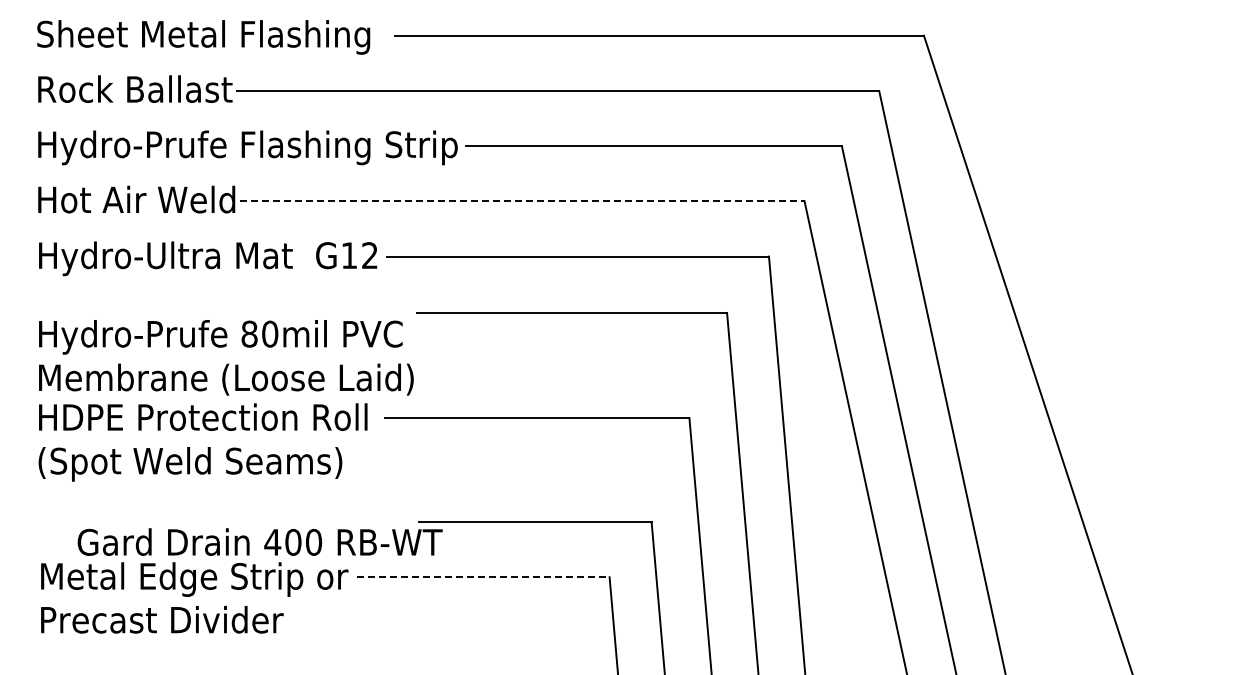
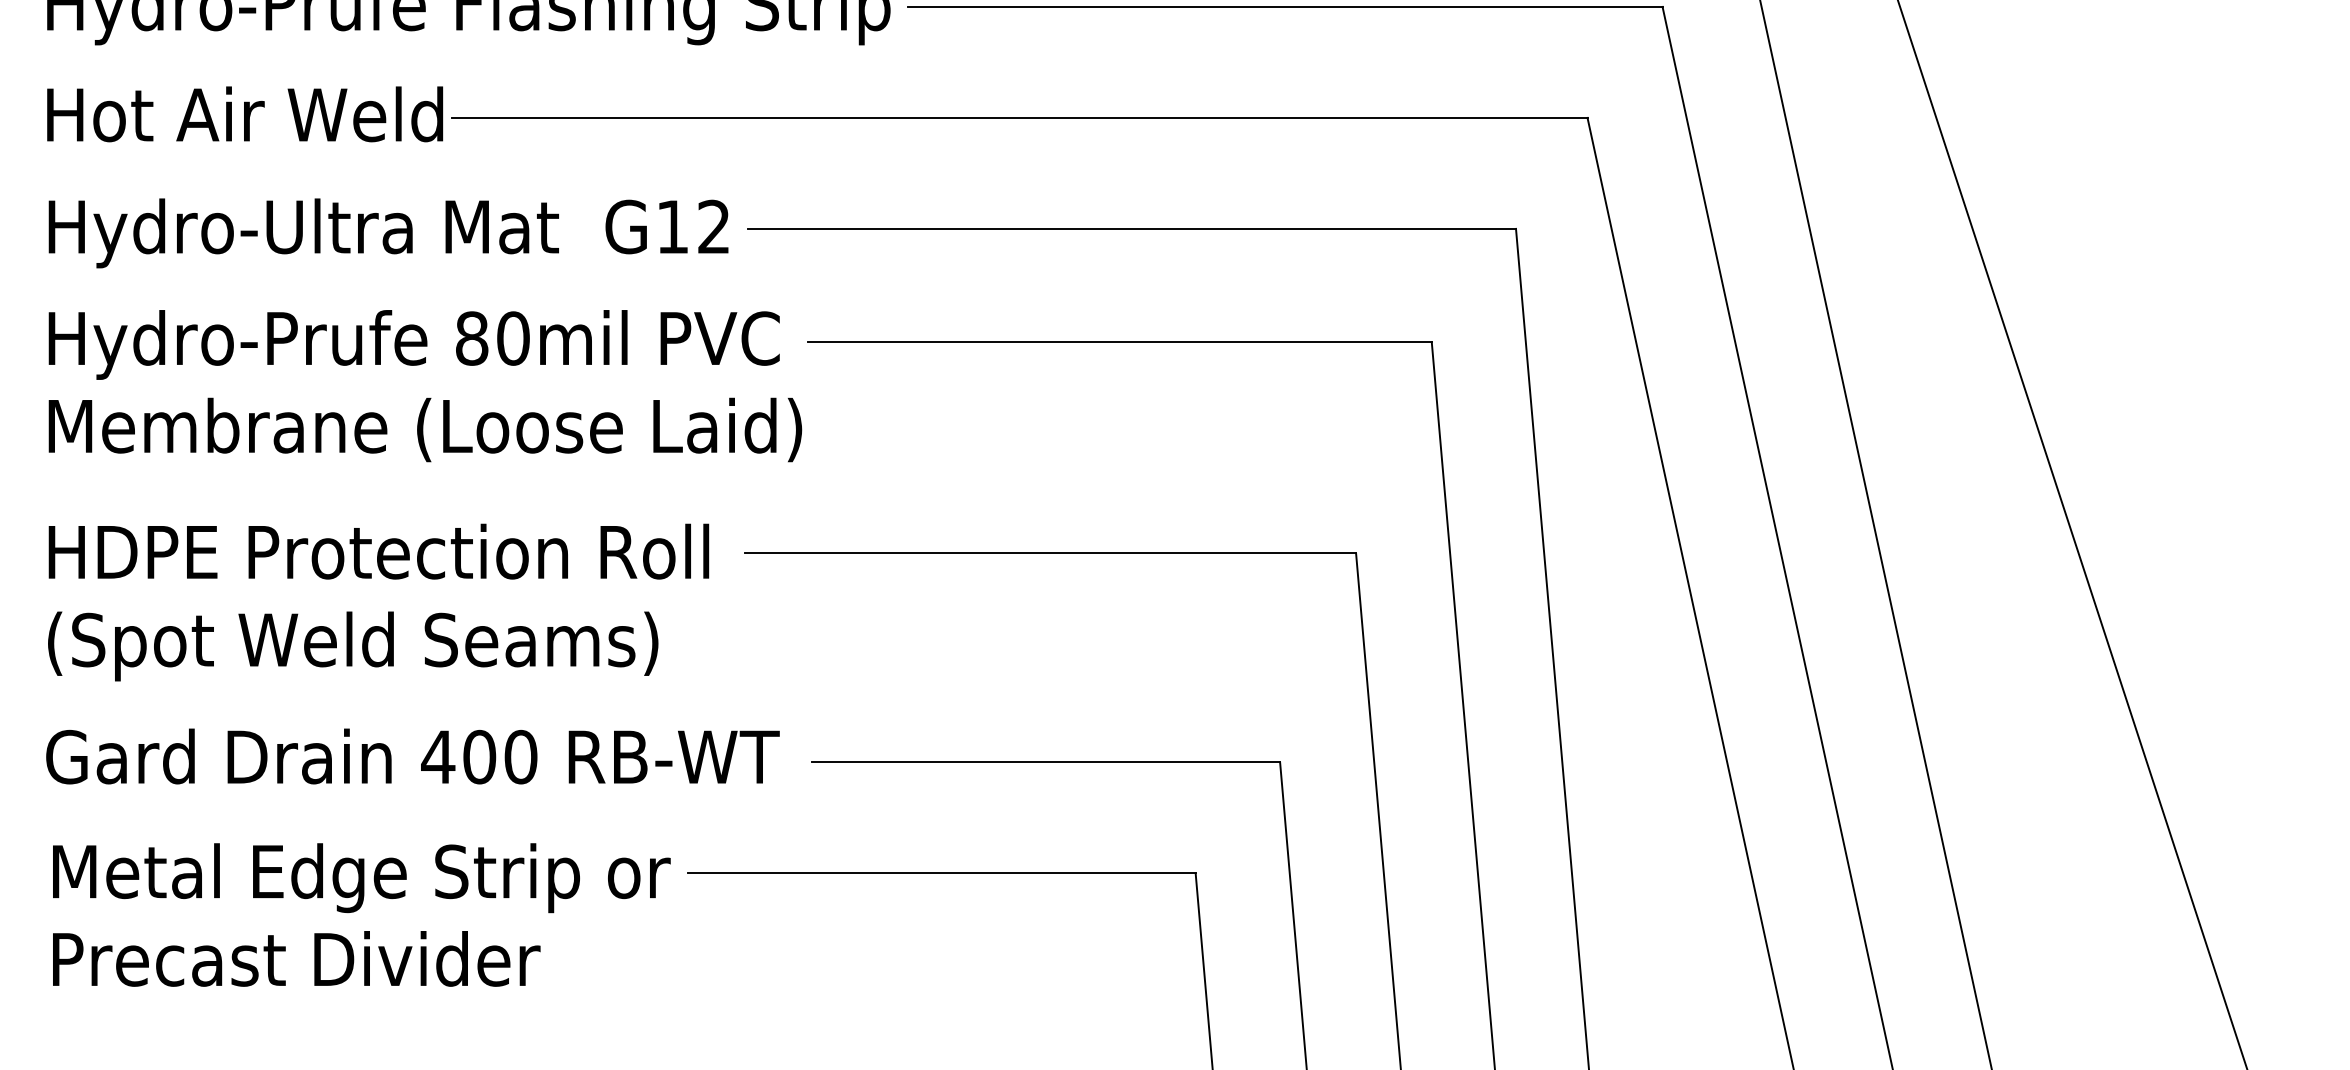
line: (522, 201) -> (1020, 118), dashed -> solid
text: (226, 357) -> (425, 385), moved
text: (259, 541) -> (411, 755), moved
line: (483, 577) -> (942, 873), dashed -> solid

